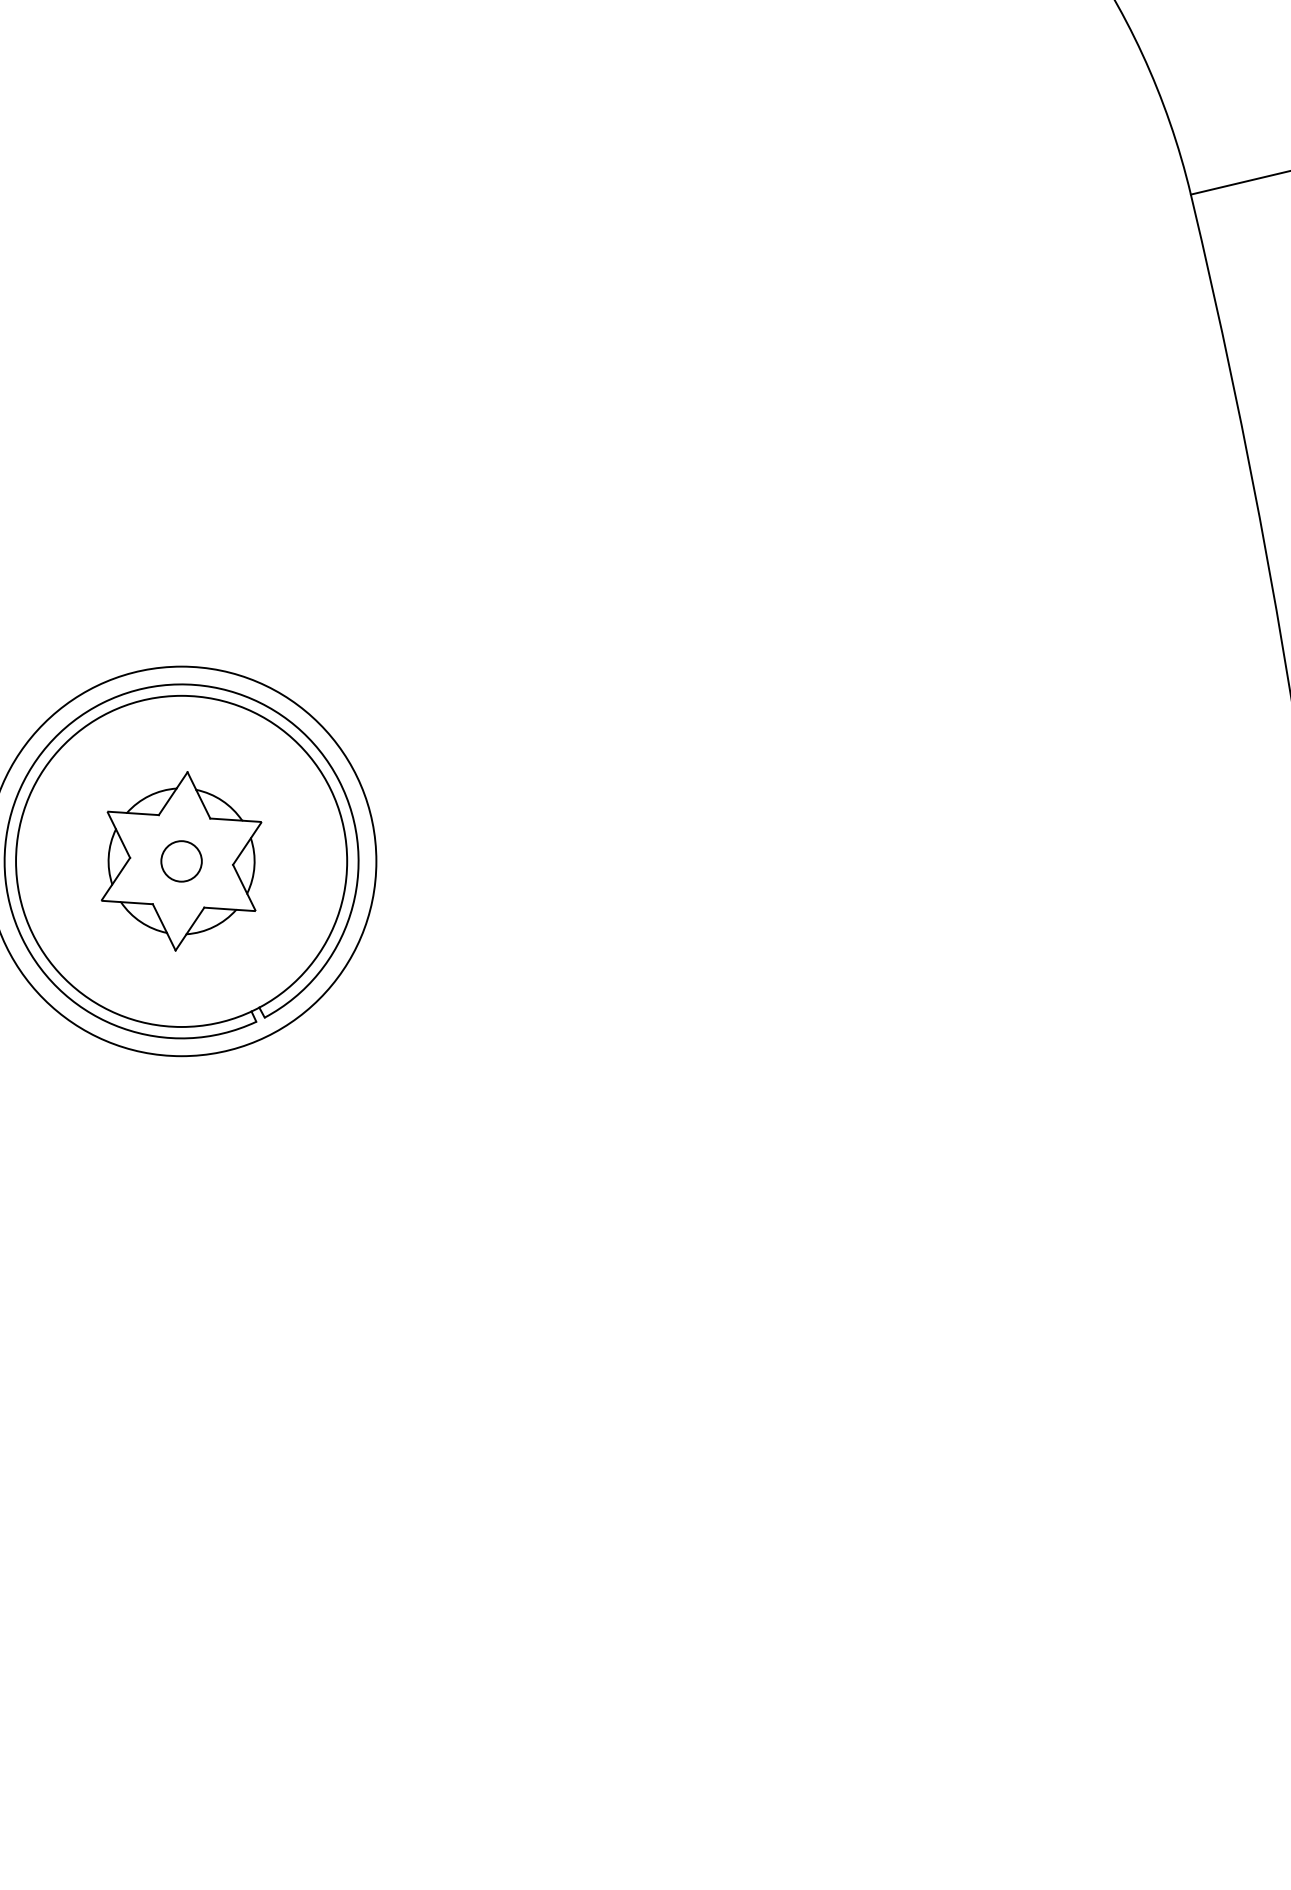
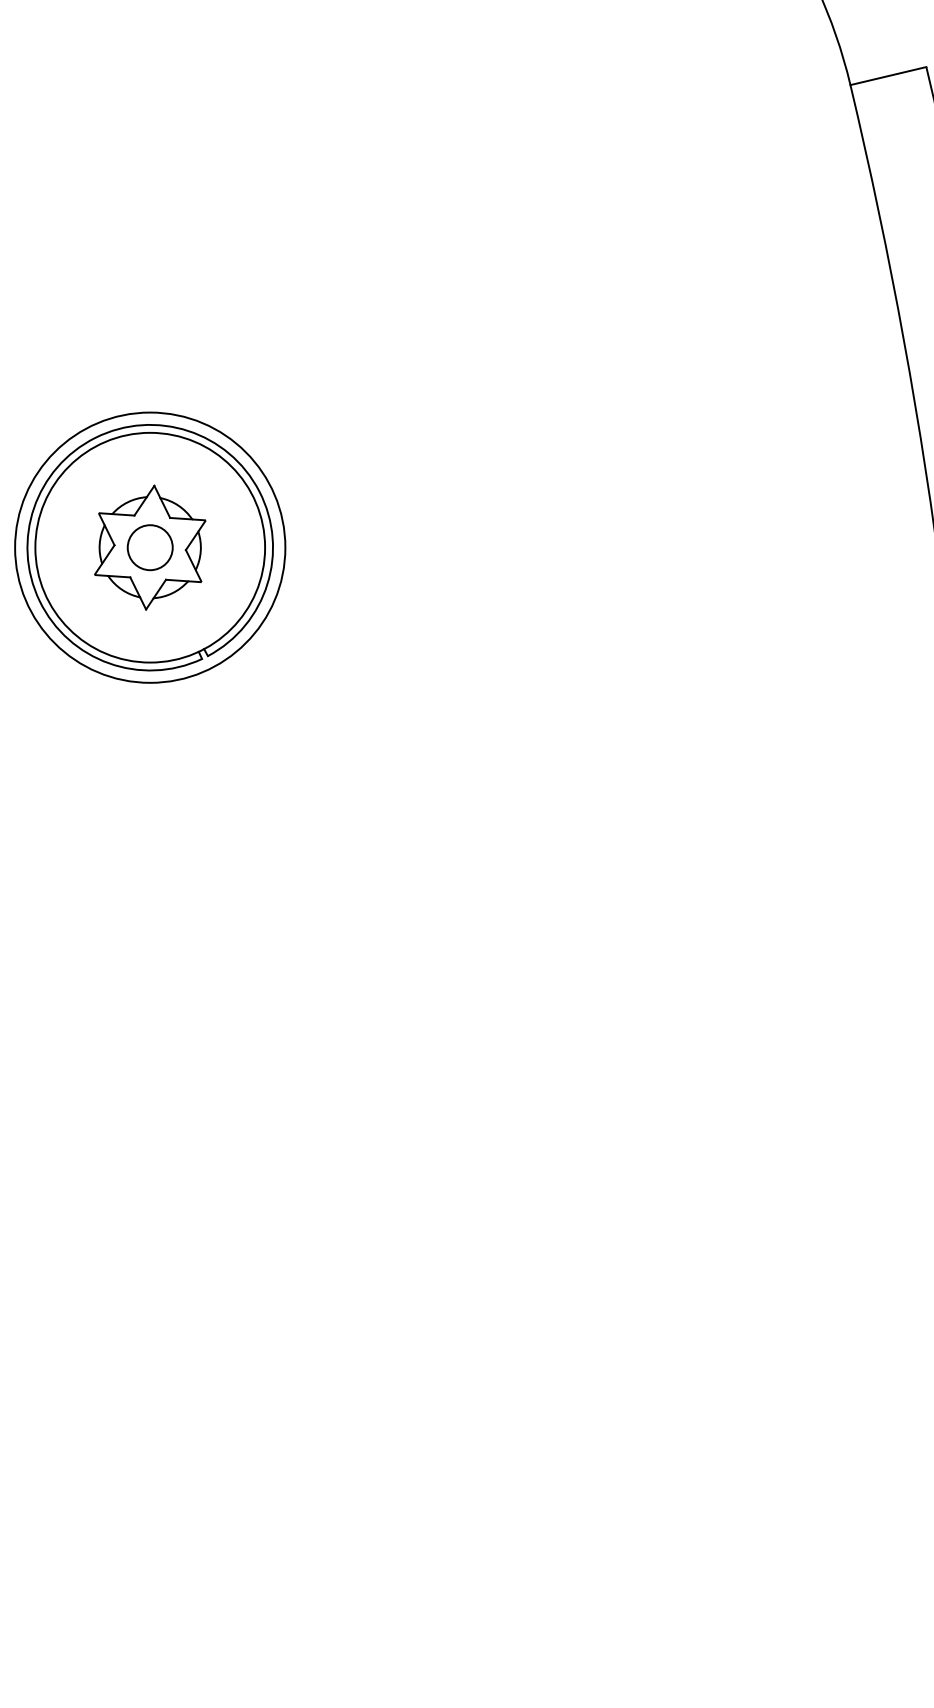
circle: (181, 861) -> (150, 547), size x1.6

